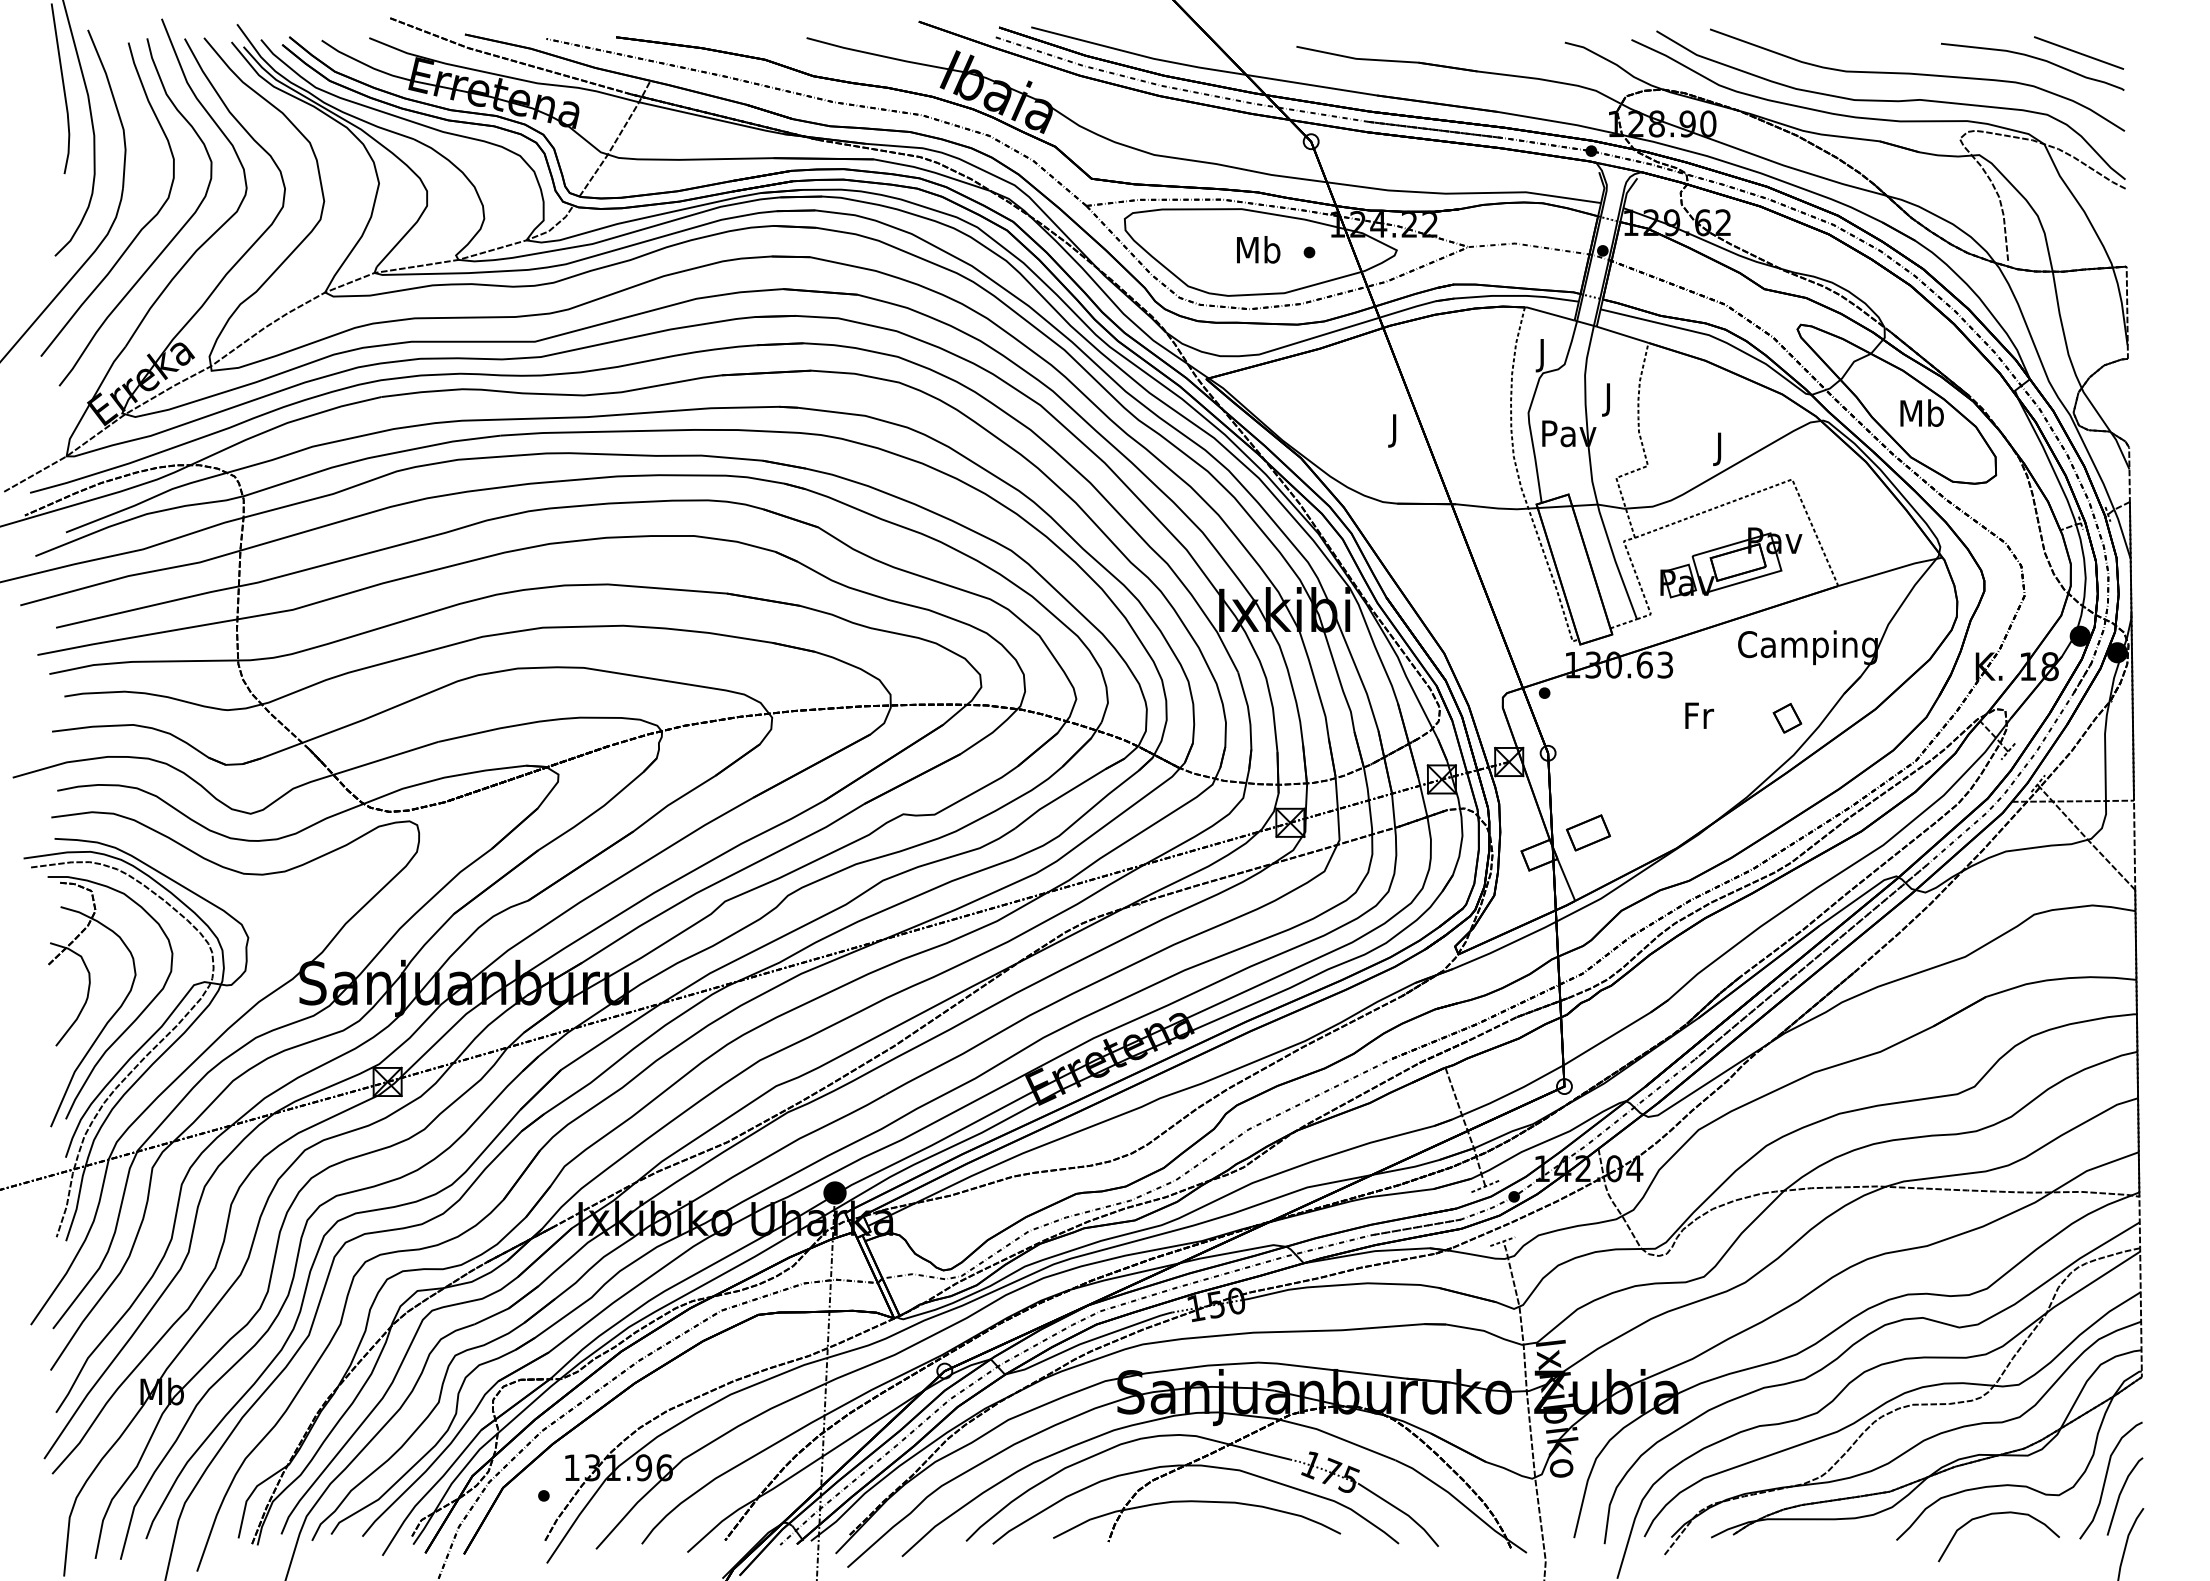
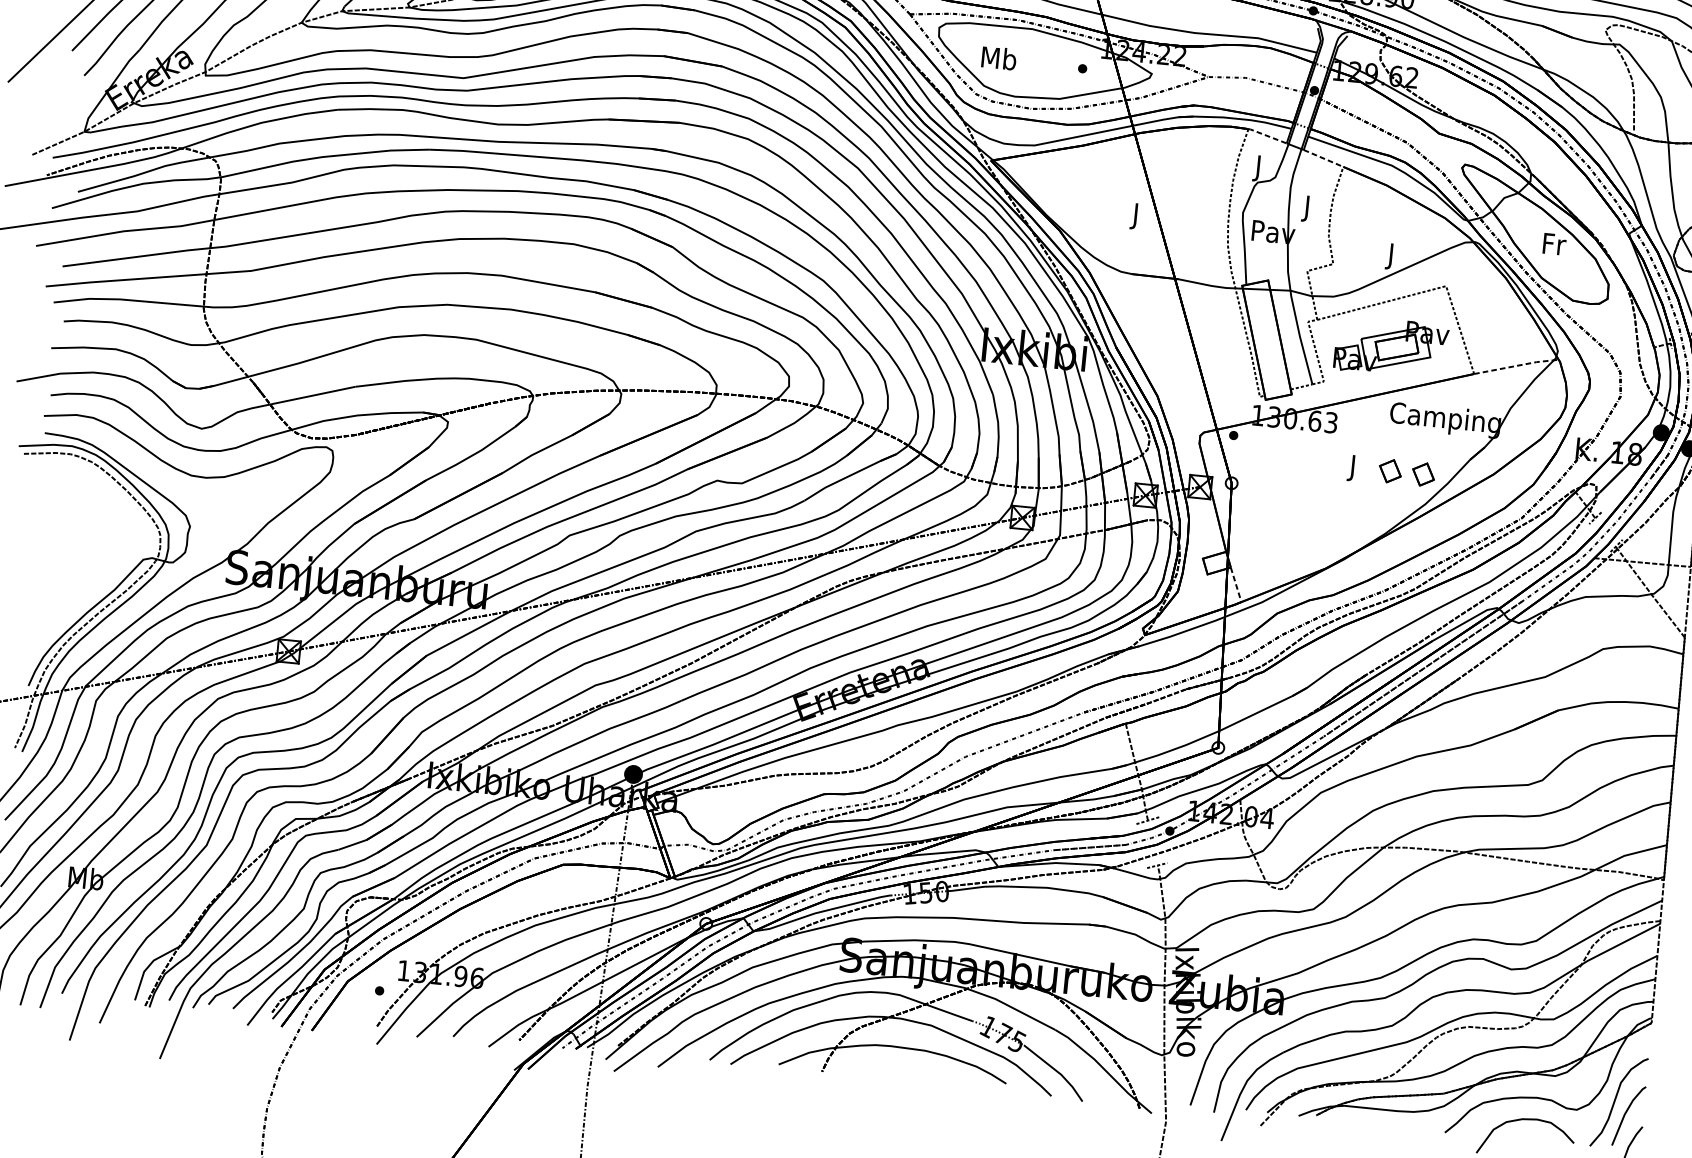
text: (1258, 249) -> (999, 58), moved
line: (1548, 313) -> (1266, 135), solid -> dashed
line: (1623, 334) -> (1324, 158), solid -> dashed
text: (1921, 412) -> (1553, 243), Mb -> Fr
line: (1891, 570) -> (1517, 365), solid -> dashed
part: (1745, 718) -> (1390, 471), added
text: (1699, 719) -> (1353, 468), Fr -> J
part: (1588, 832) -> (1257, 549), removed
line: (1566, 879) -> (1236, 584), solid -> dashed
part: (118, 1007) -> (81, 571), removed

